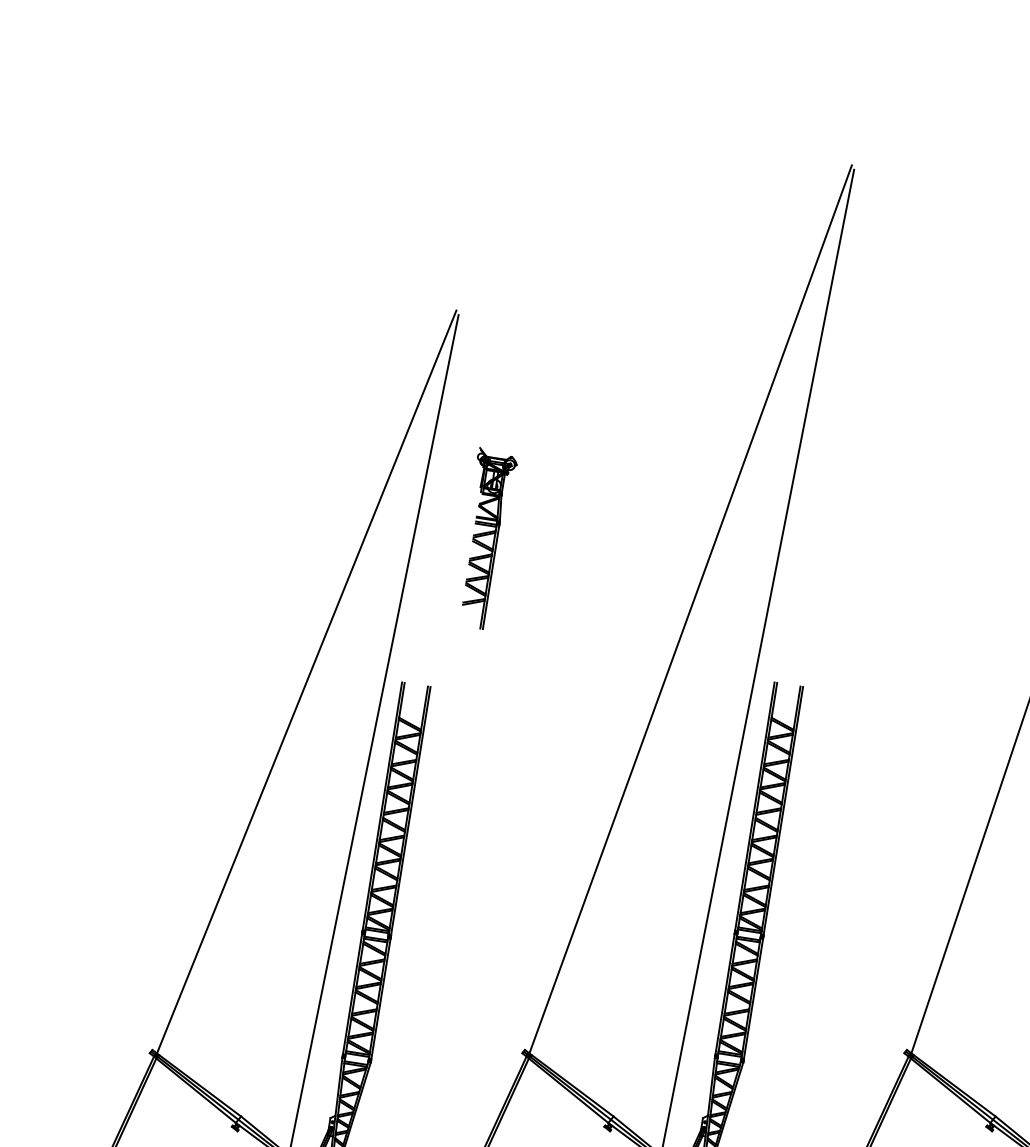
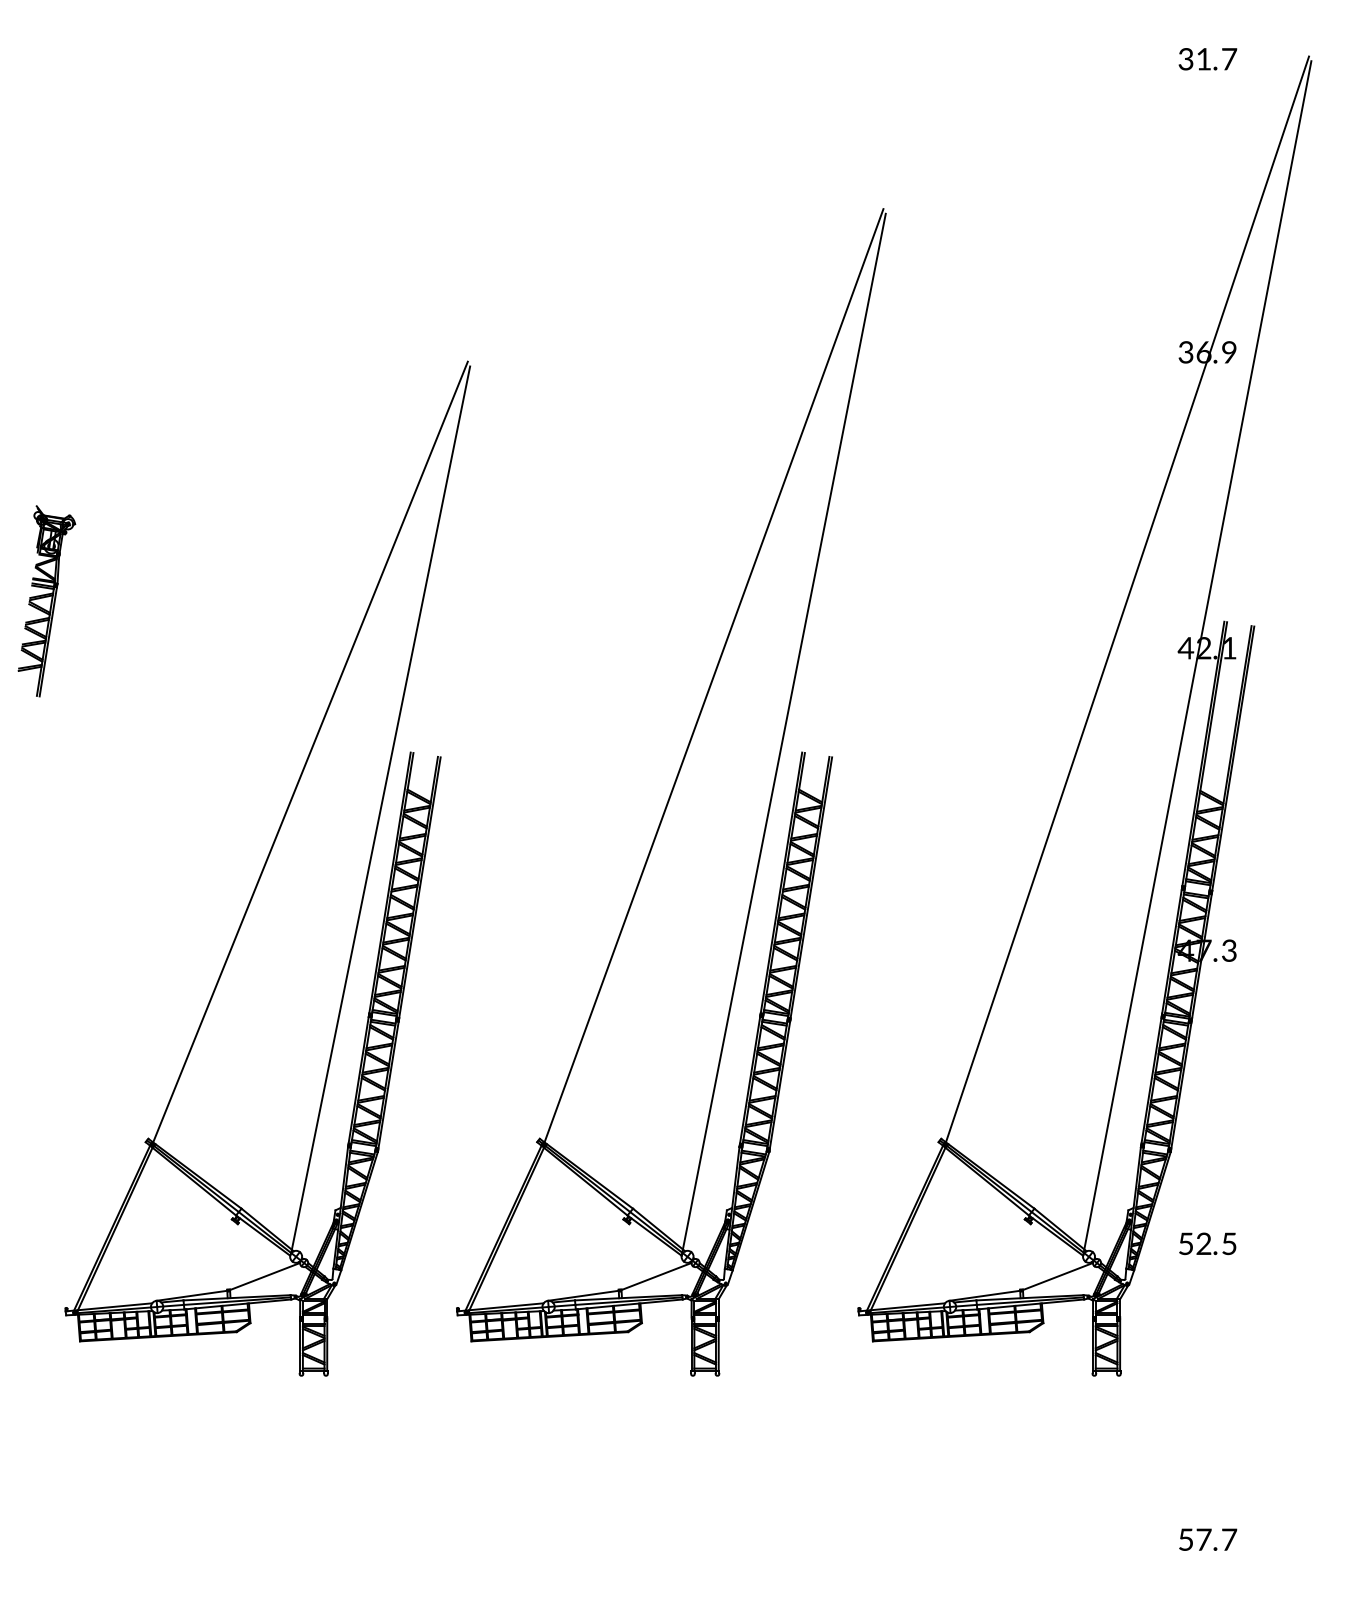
part: (489, 538) -> (46, 601), moved

